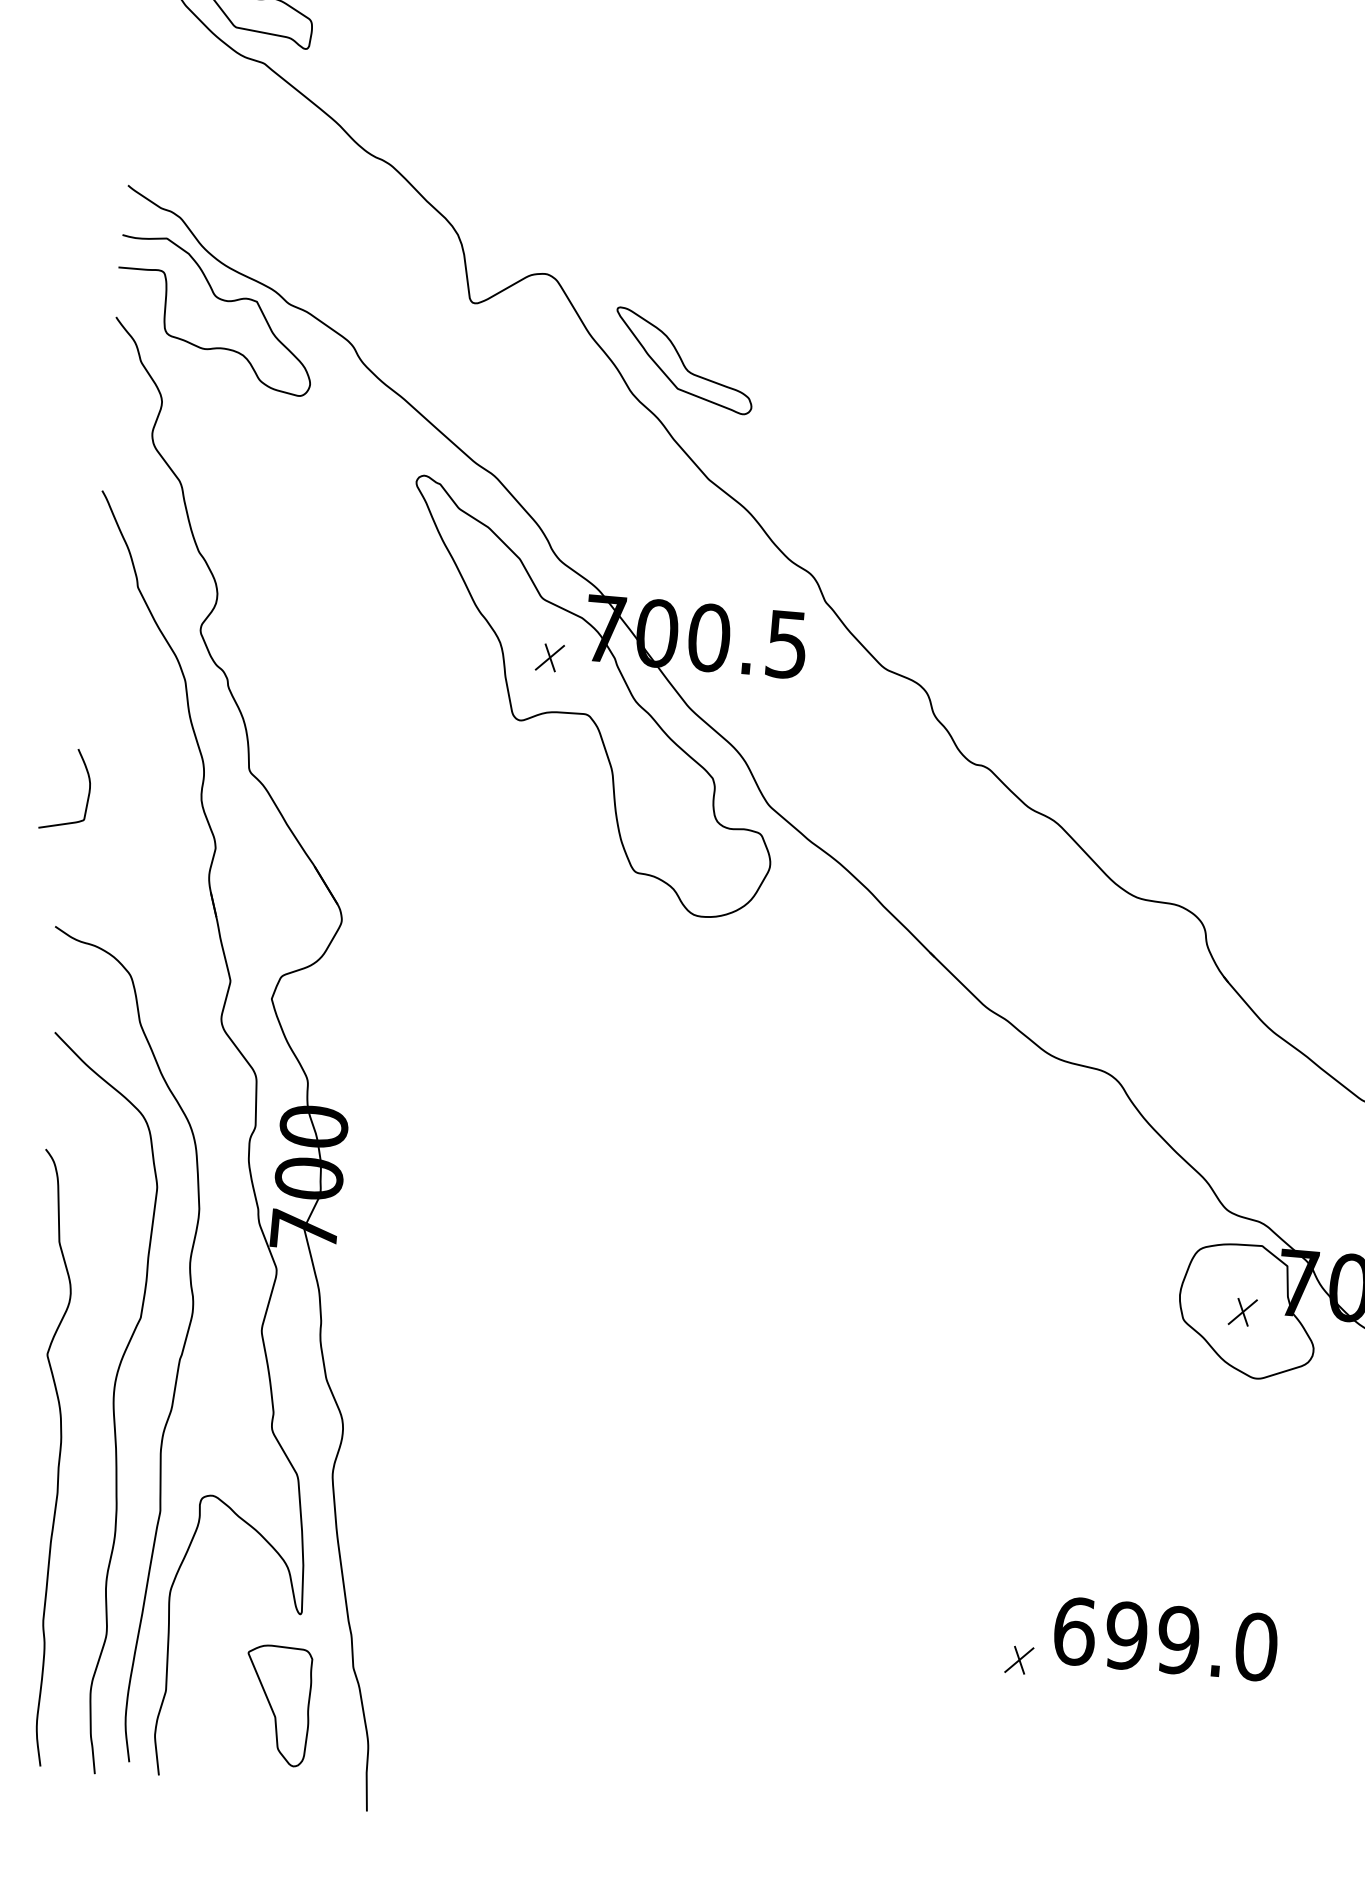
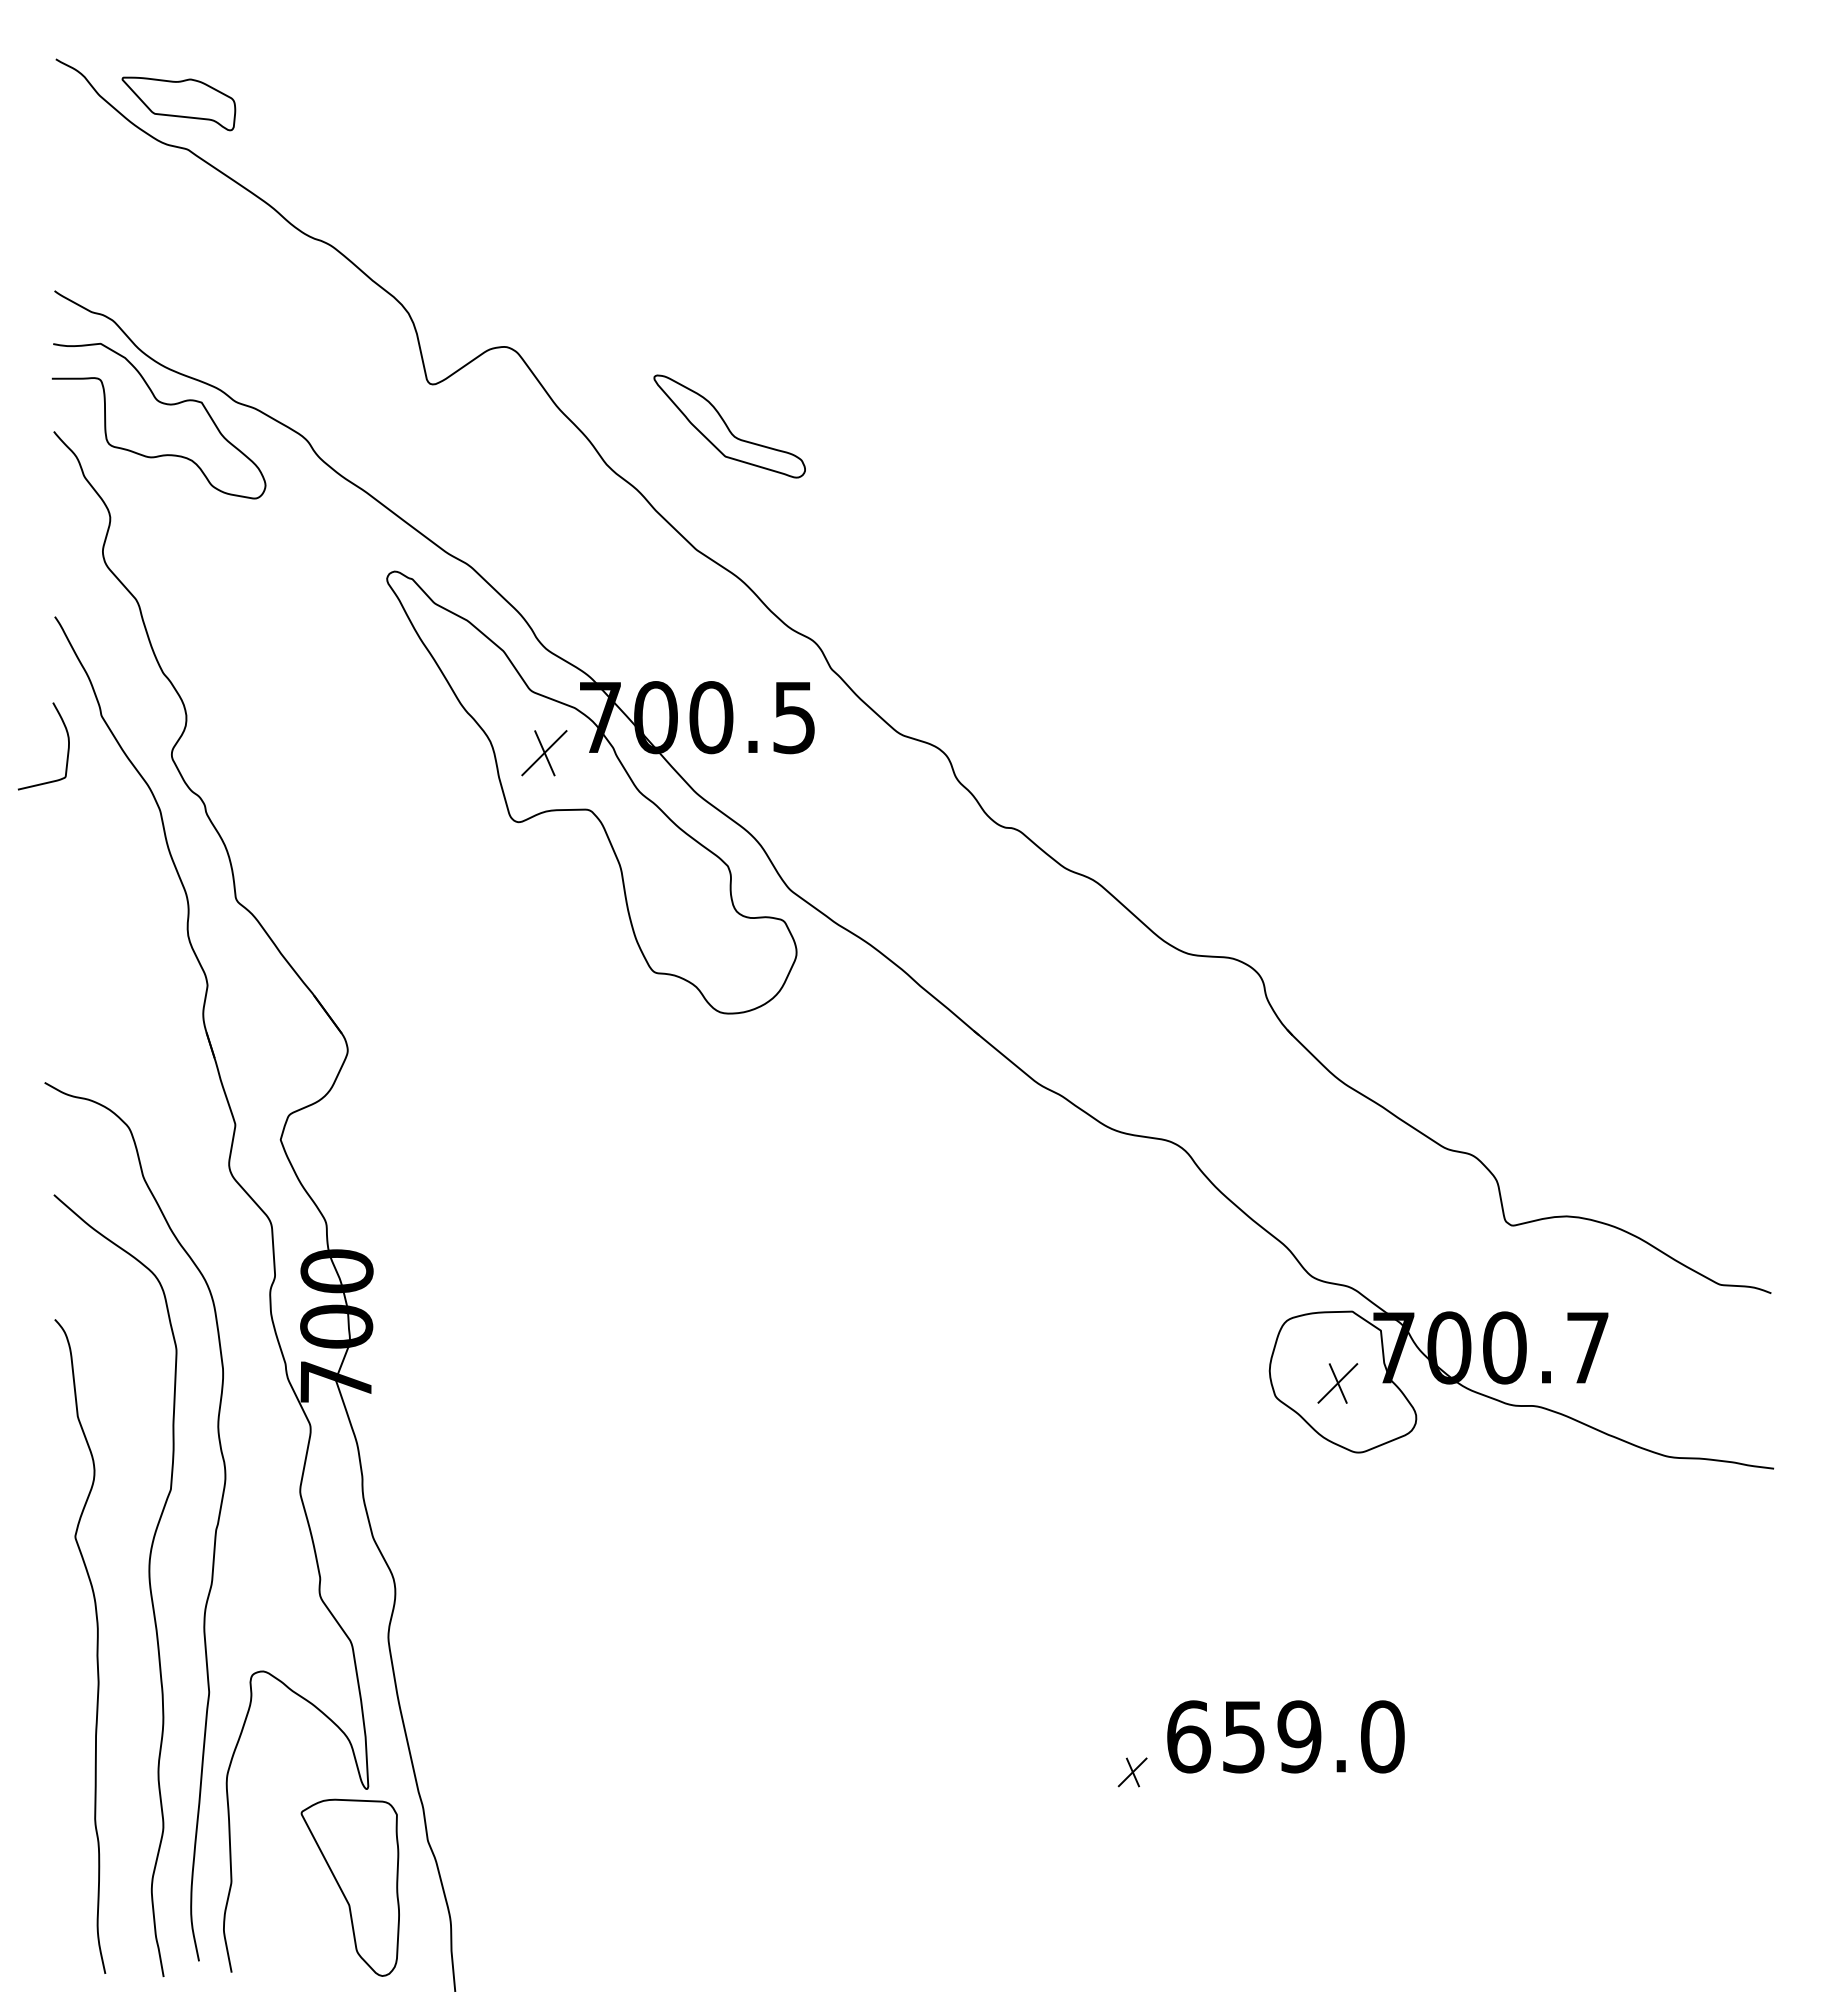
part: (684, 360) -> (729, 426), moved
part: (550, 657) -> (544, 752), size x1.6
curve: (88, 793) -> (67, 748), moved
part: (1242, 1312) -> (1337, 1383), size x1.4
text: (1126, 1635) -> (1243, 1736), 699.0 -> 659.0
part: (277, 1705) -> (350, 1887), size x1.4

